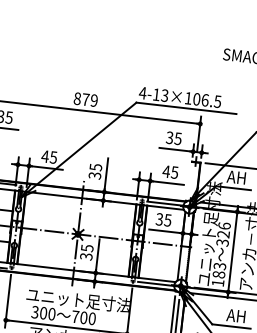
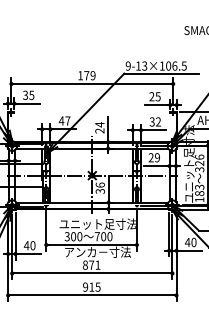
text: (143, 92) -> (128, 65), 4-13×106.5 -> 9-13×106.5
text: (77, 98) -> (80, 75), 879 -> 179
text: (169, 138) -> (151, 97), 35 -> 25
text: (53, 156) -> (67, 120), 45 -> 47
text: (94, 171) -> (99, 127), 35 -> 24
text: (170, 171) -> (155, 121), 45 -> 32
text: (162, 219) -> (153, 157), 35 -> 29
text: (86, 247) -> (99, 184), 35 -> 36

